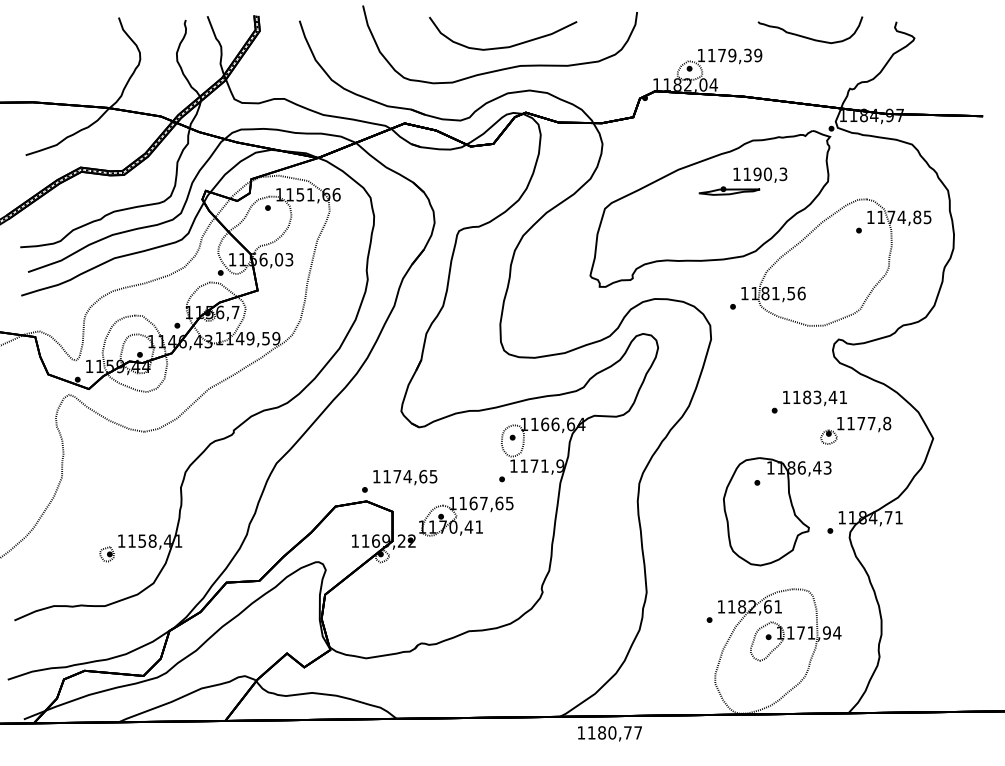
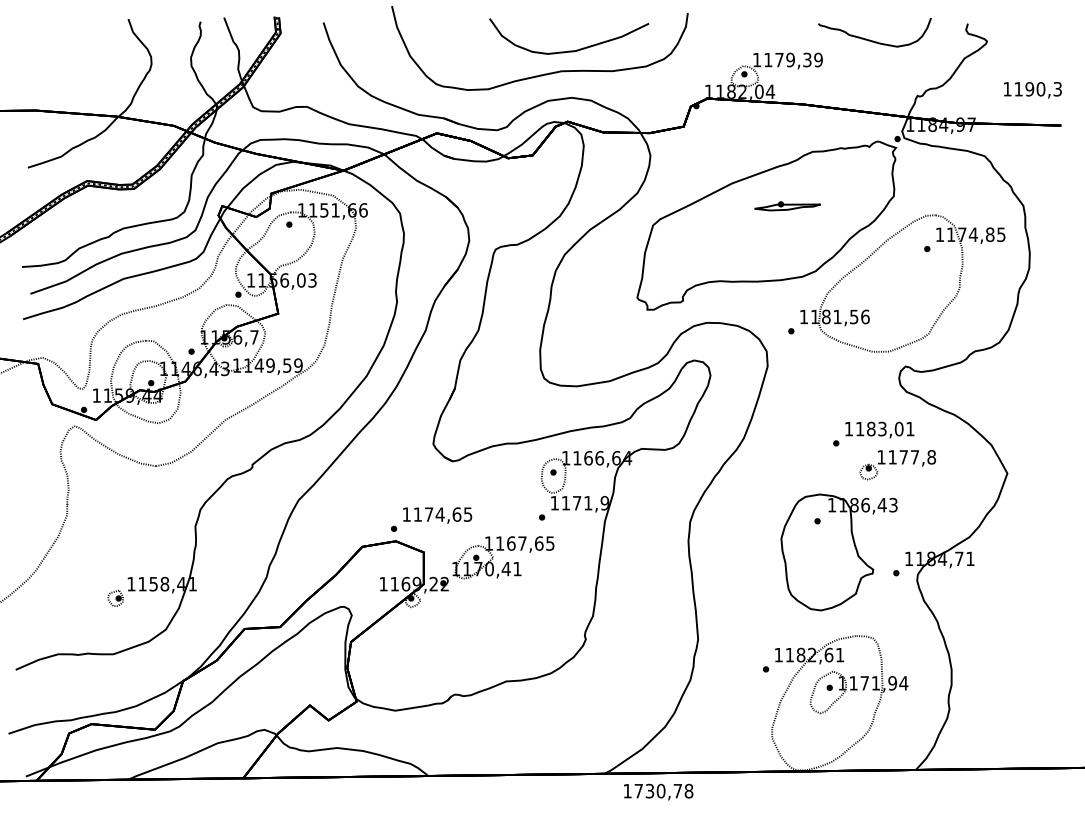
curve: (503, 46) -> (569, 50), moved
text: (760, 175) -> (1032, 90), moved
text: (832, 396) -> (898, 428), 1183,41 -> 1183,01
part: (855, 431) -> (897, 465), moved
text: (614, 732) -> (663, 790), 1180,77 -> 1730,78

